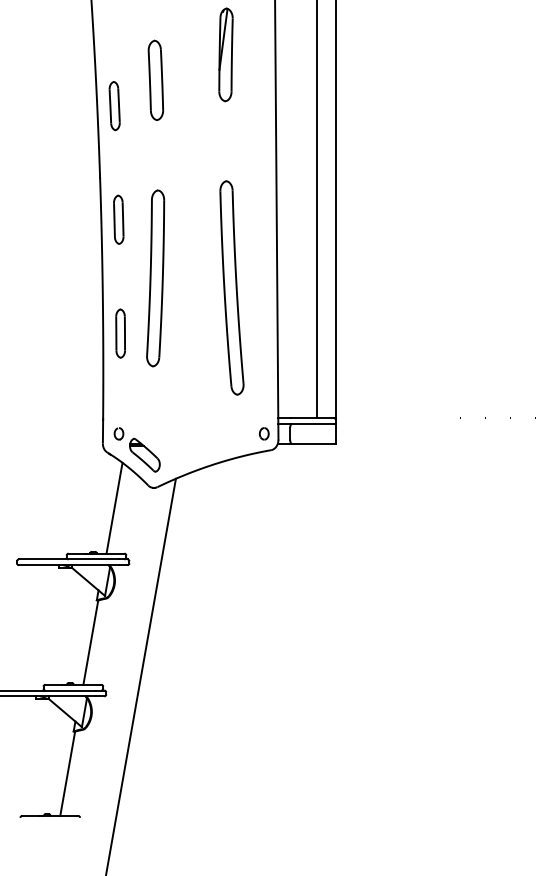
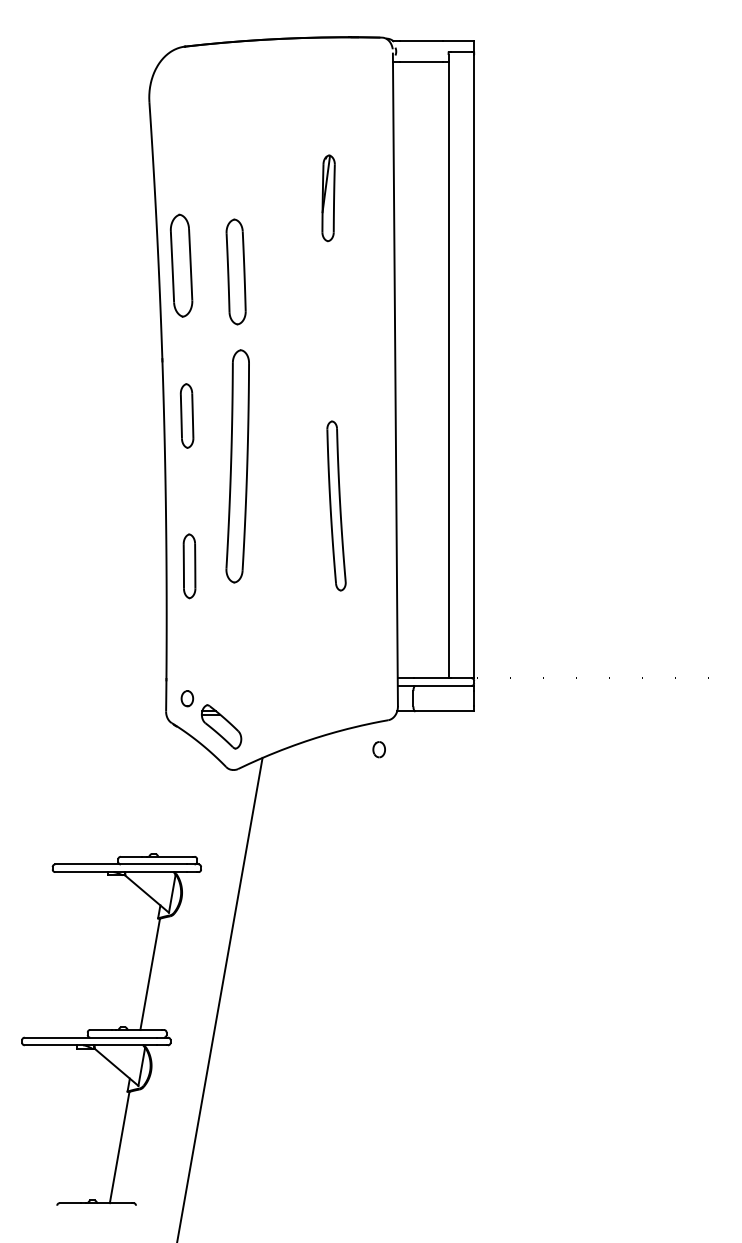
part: (225, 55) -> (328, 198), size x0.7
part: (155, 80) -> (235, 271), moved
part: (114, 105) -> (181, 265), size x1.6
part: (155, 278) -> (237, 466), moved
part: (231, 287) -> (336, 505), size x0.6
part: (263, 433) -> (378, 749), moved
line: (114, 507) -> (181, 796), removed

